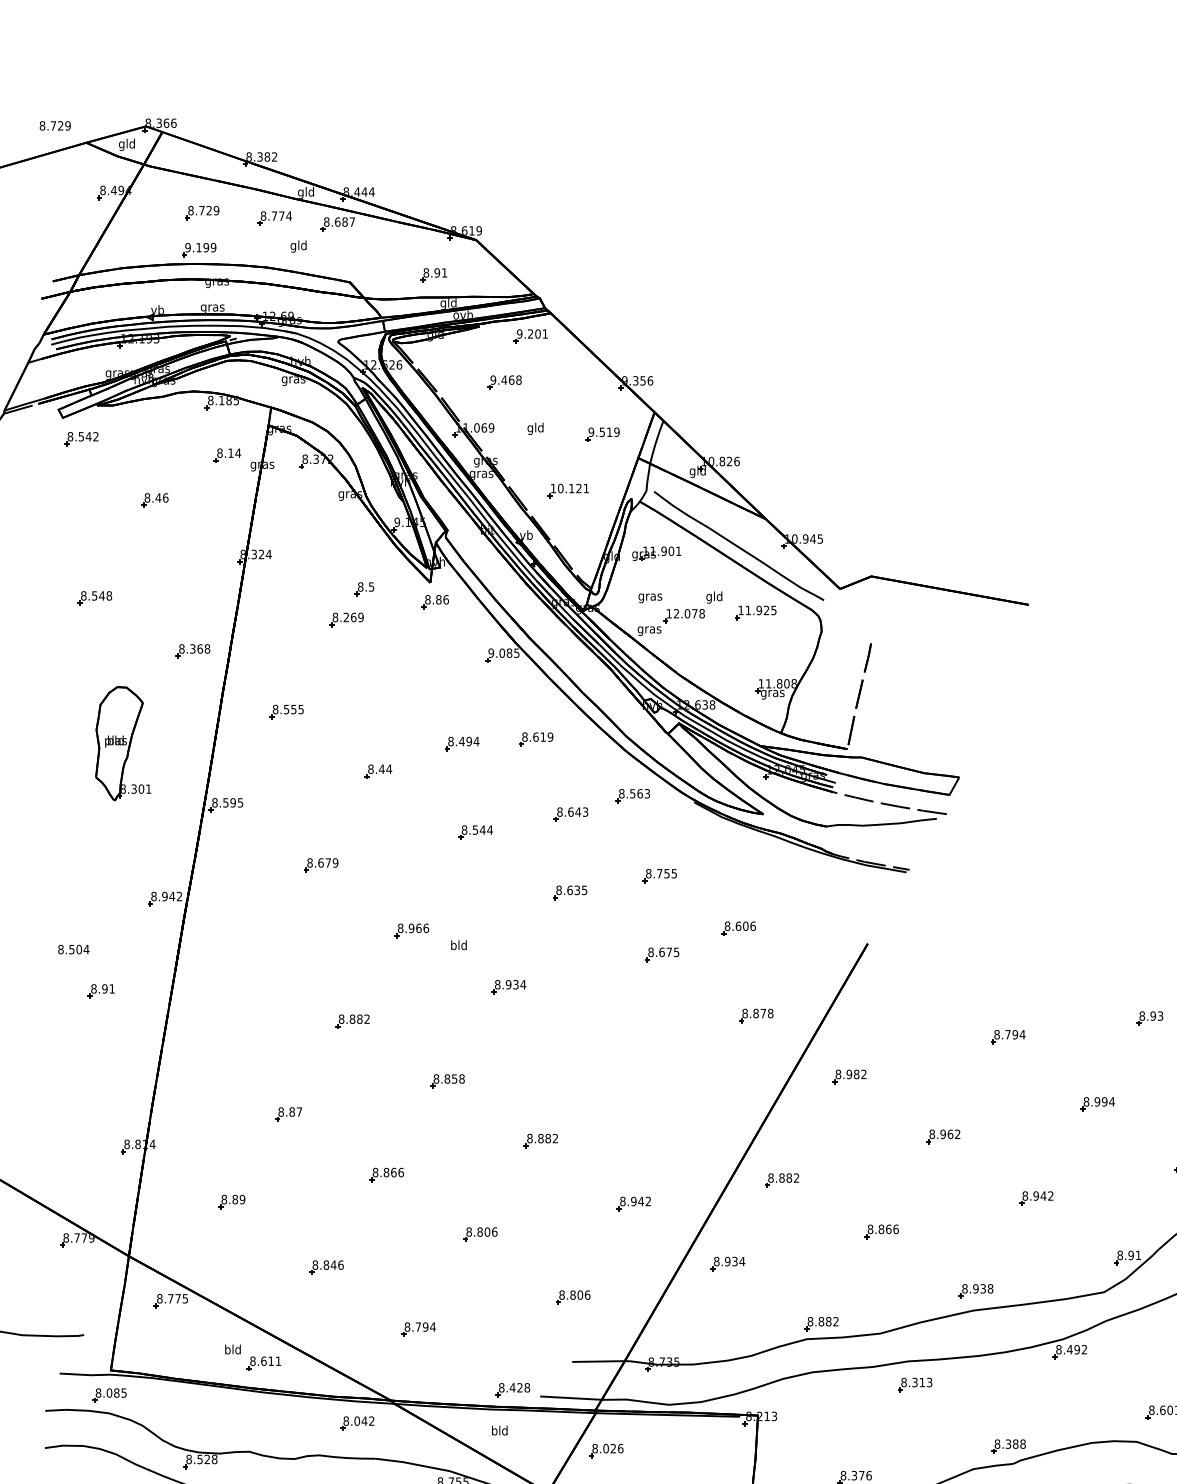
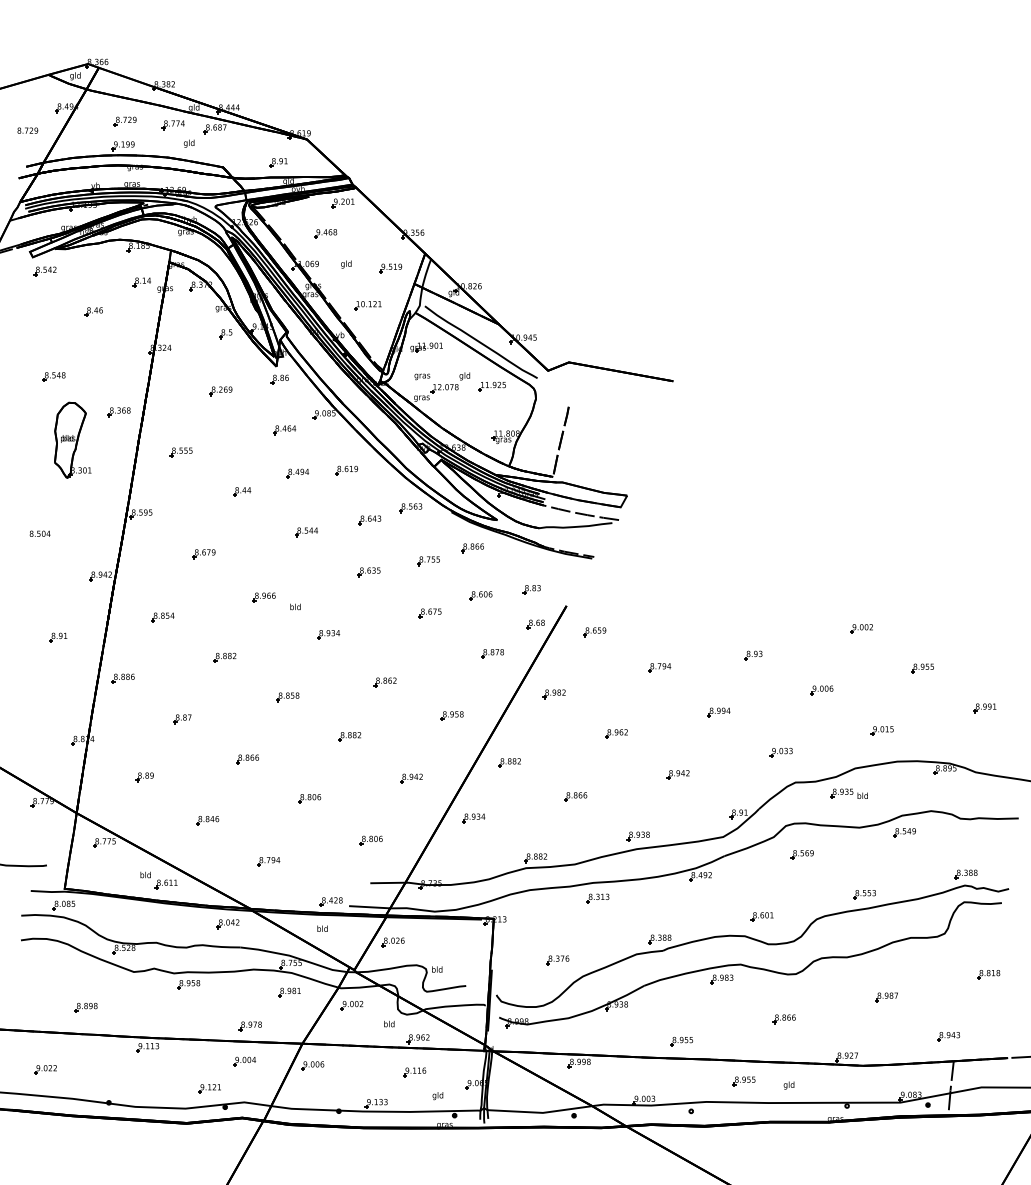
text: (54, 125) -> (27, 130), moved
part: (363, 590) -> (225, 334), moved
part: (442, 679) -> (284, 430), added
part: (122, 742) -> (72, 439), moved
part: (725, 857) -> (472, 548), added
part: (814, 918) -> (531, 589), added
text: (72, 949) -> (39, 533), moved
part: (258, 961) -> (162, 617), added
part: (820, 971) -> (535, 624), added
part: (909, 983) -> (594, 632), added
part: (198, 1053) -> (122, 678), added
part: (593, 1059) -> (384, 682), added
part: (694, 1108) -> (451, 715), added

